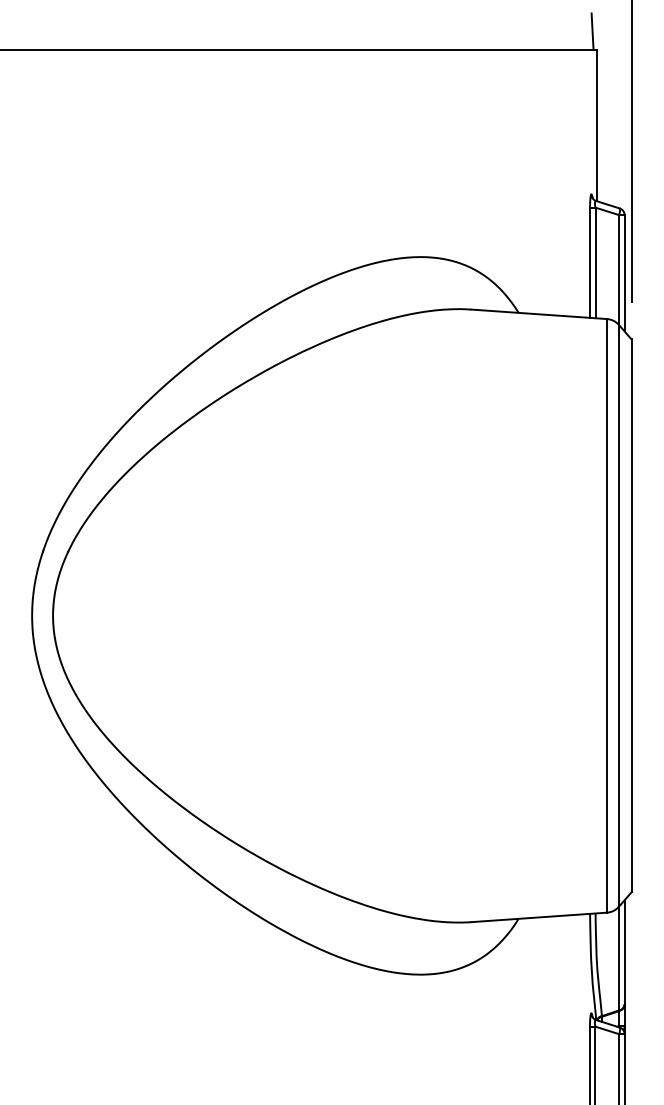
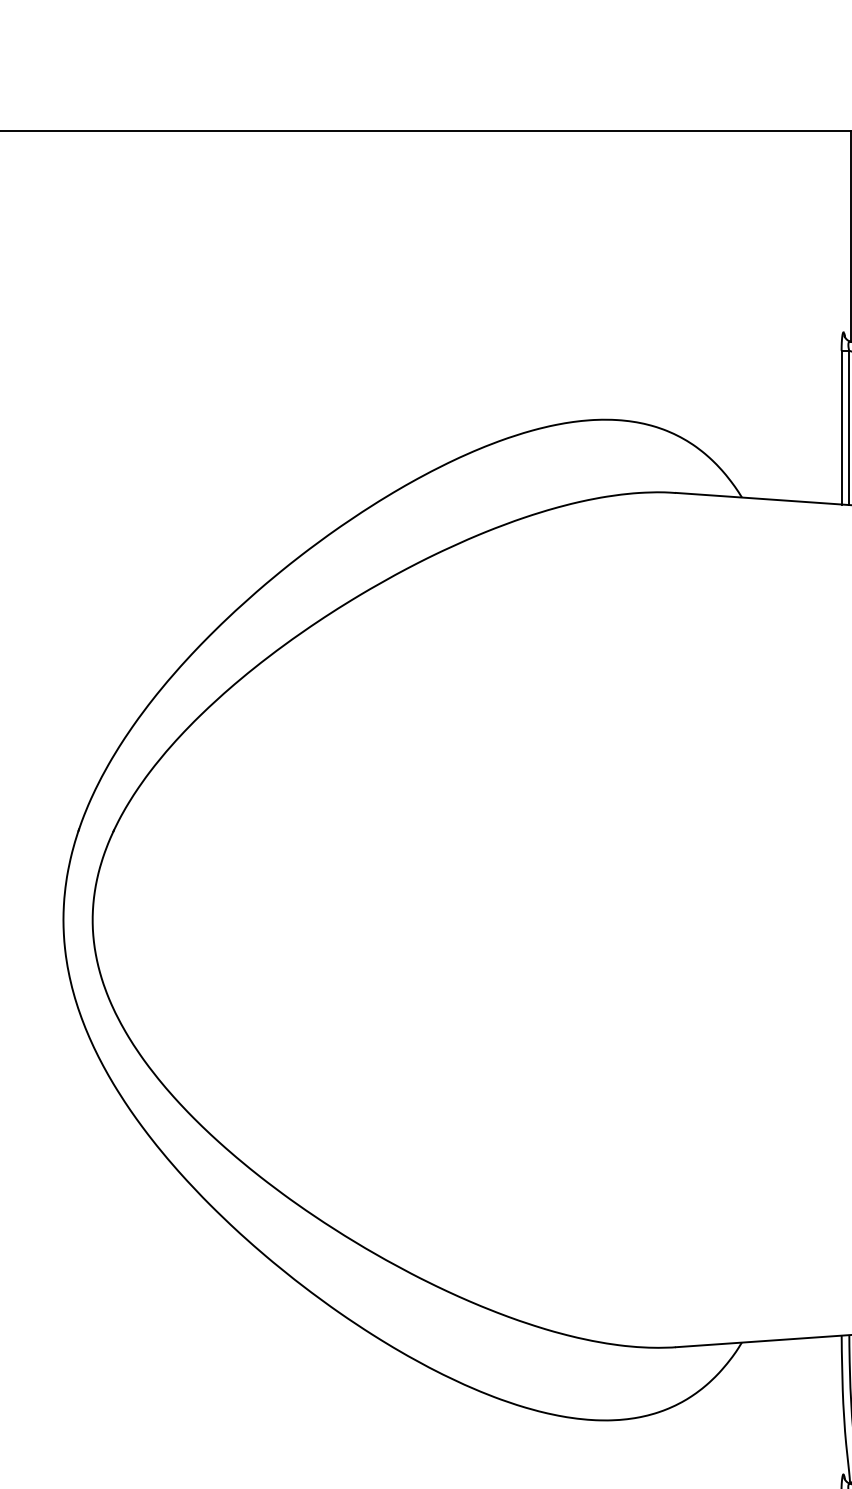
line: (592, 31) -> (844, 105), removed

